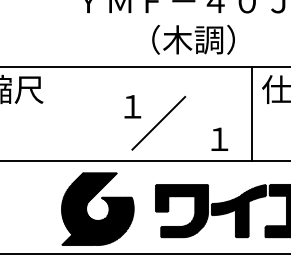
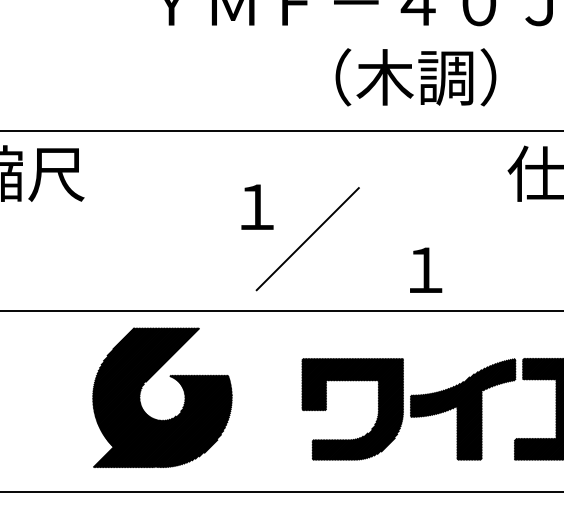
text: (193, 39) -> (415, 76), moved
line: (251, 113) -> (487, 220), removed
part: (89, 202) -> (146, 384), moved

